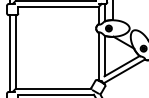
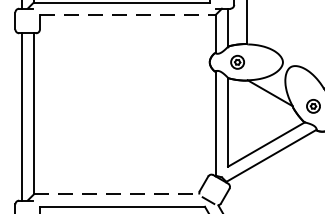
line: (59, 6) -> (129, 14), solid -> dashed
line: (53, 89) -> (116, 195), solid -> dashed

